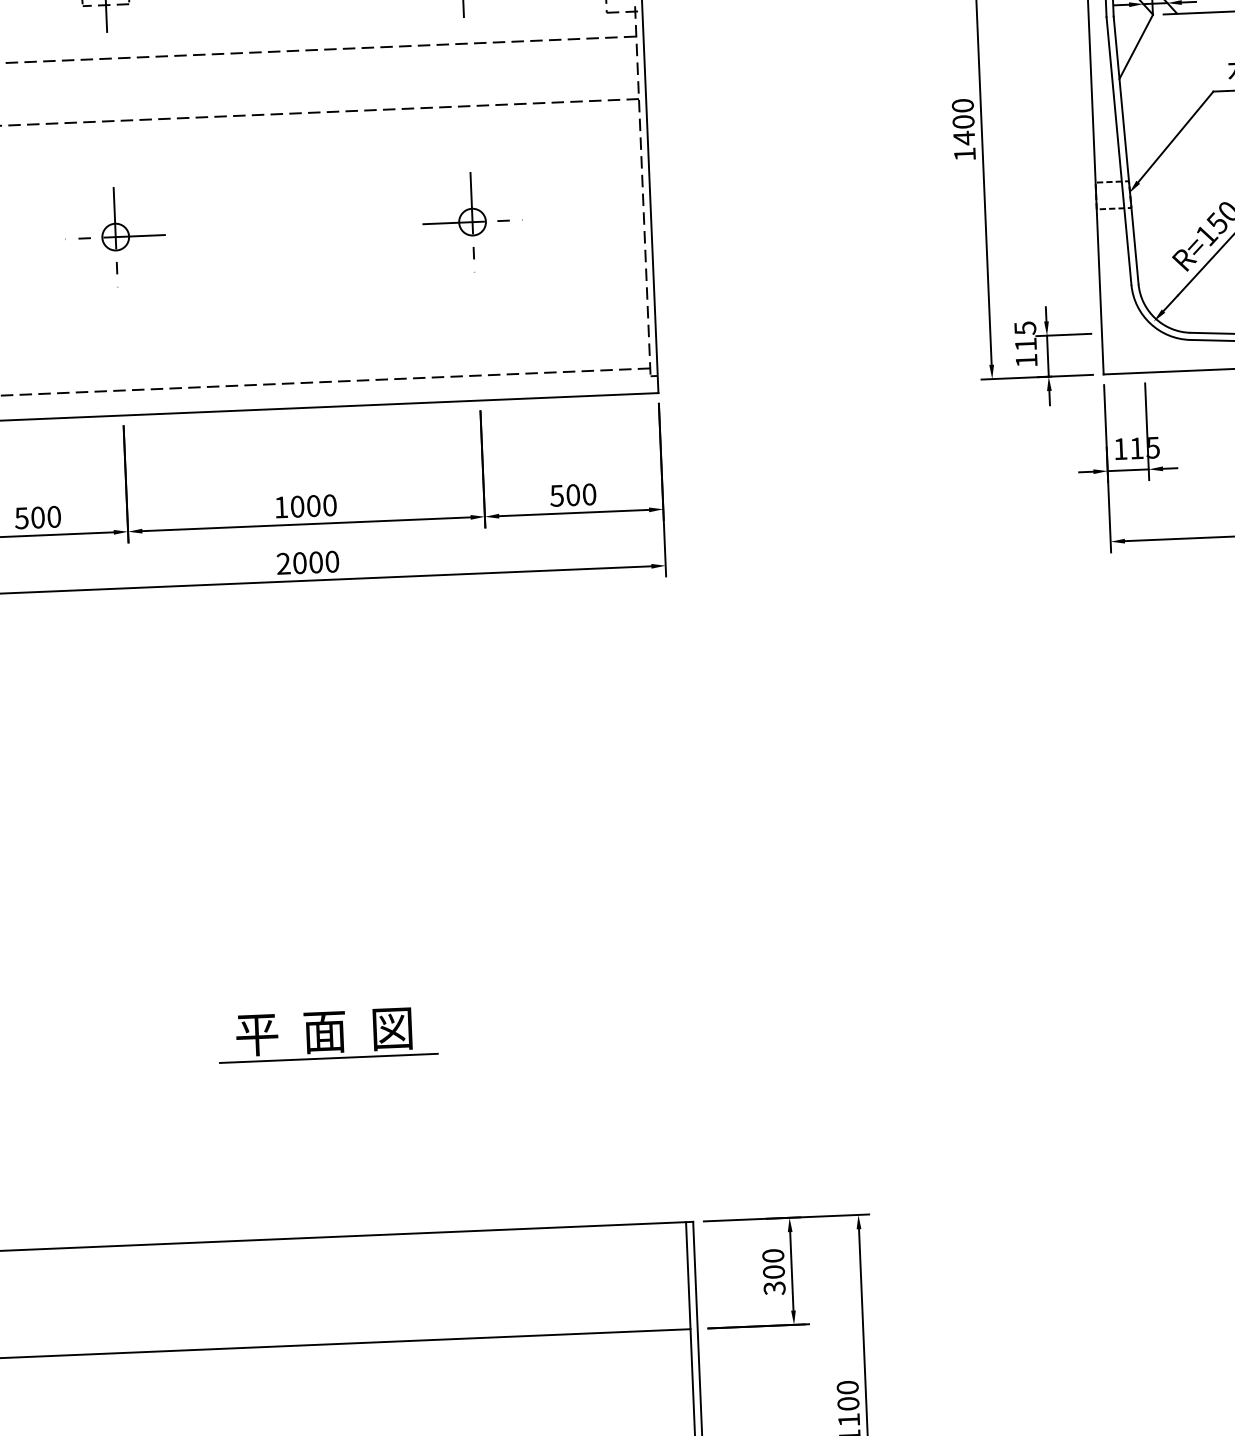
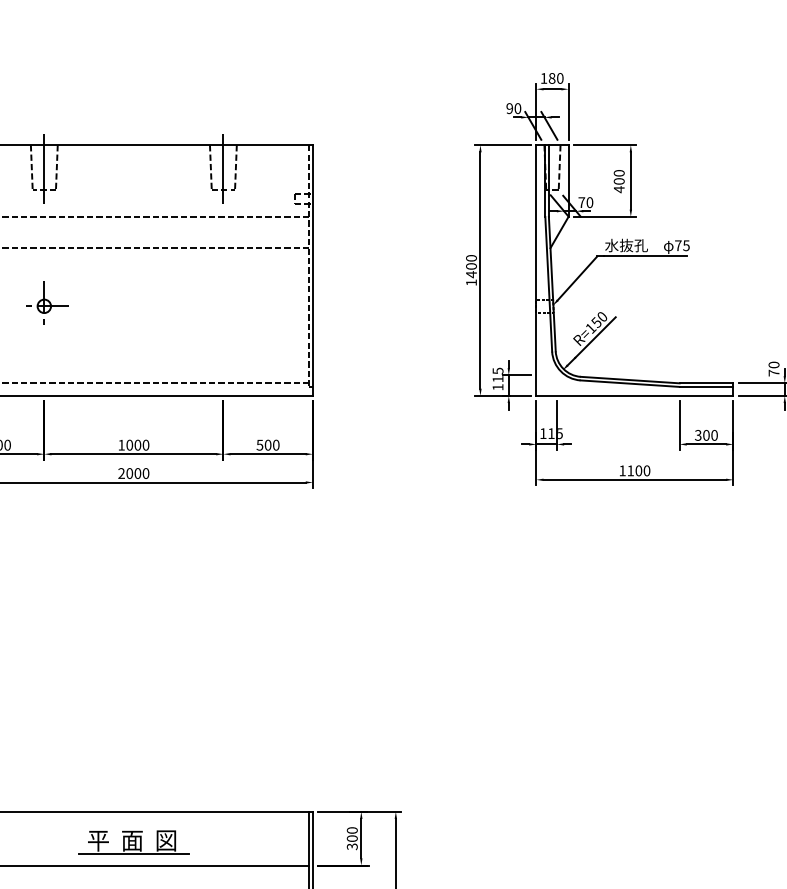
part: (472, 214) -> (223, 302), removed
part: (327, 1035) -> (133, 842), moved

